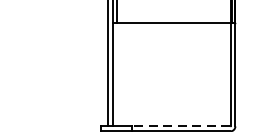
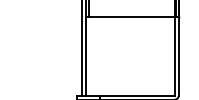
line: (181, 125) -> (137, 95), dashed -> solid

